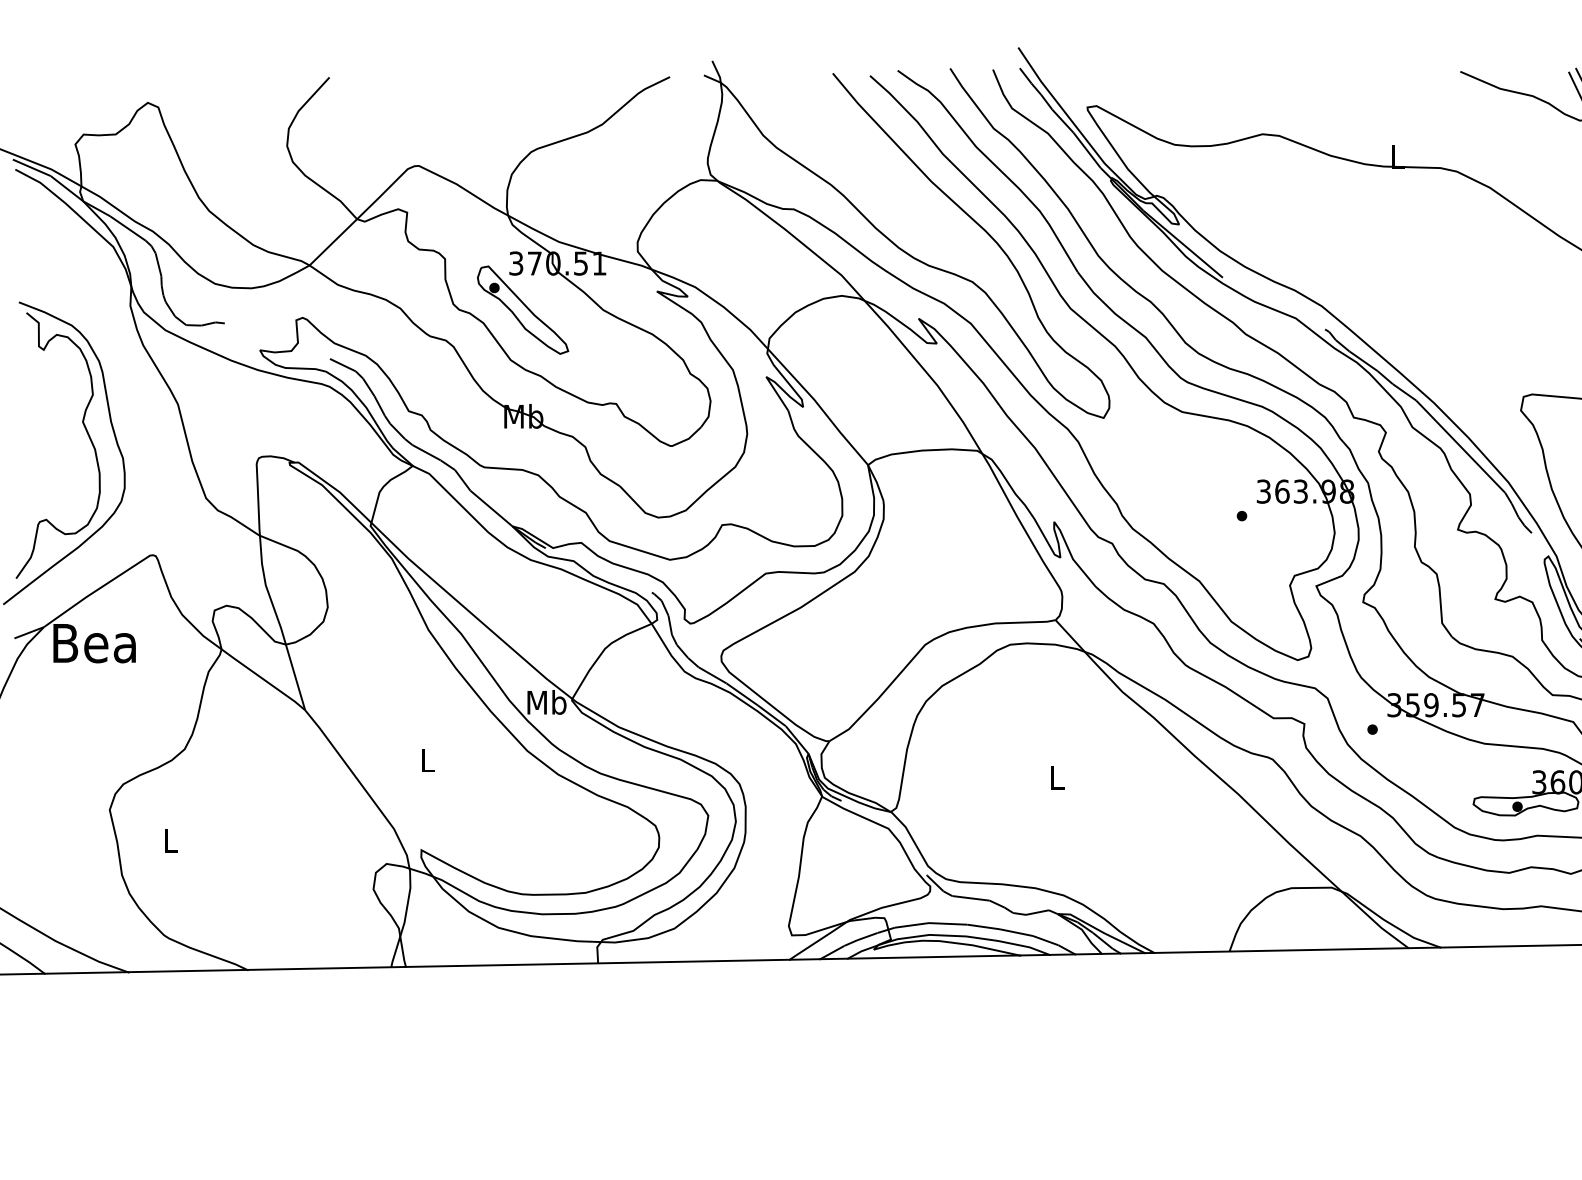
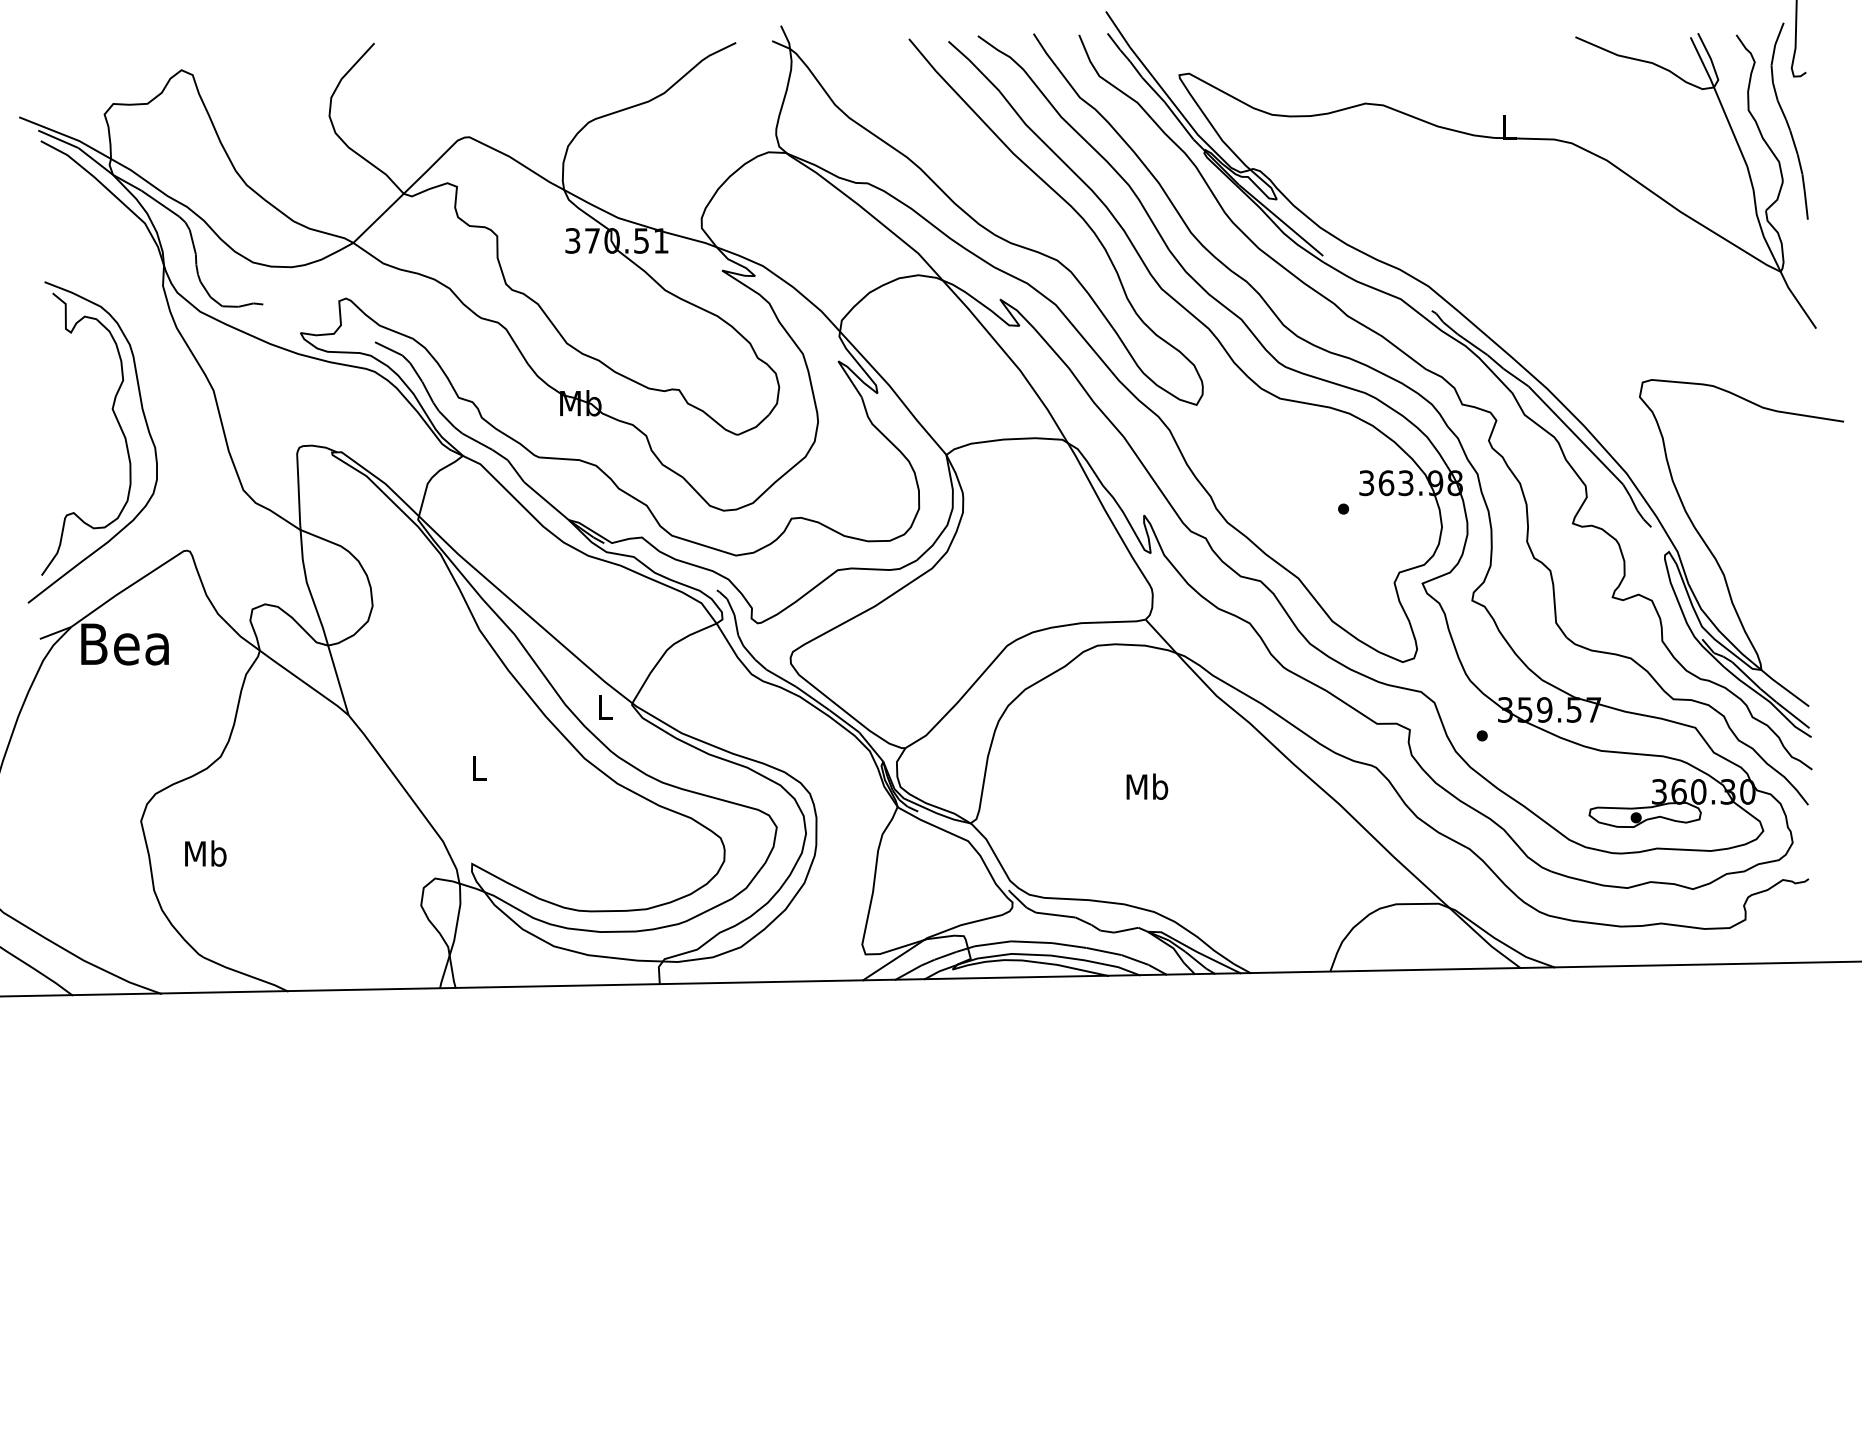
part: (522, 310) -> (579, 290), removed
text: (547, 701) -> (605, 706), Mb -> L
text: (1057, 777) -> (1147, 786), L -> Mb
text: (170, 840) -> (205, 853), L -> Mb

